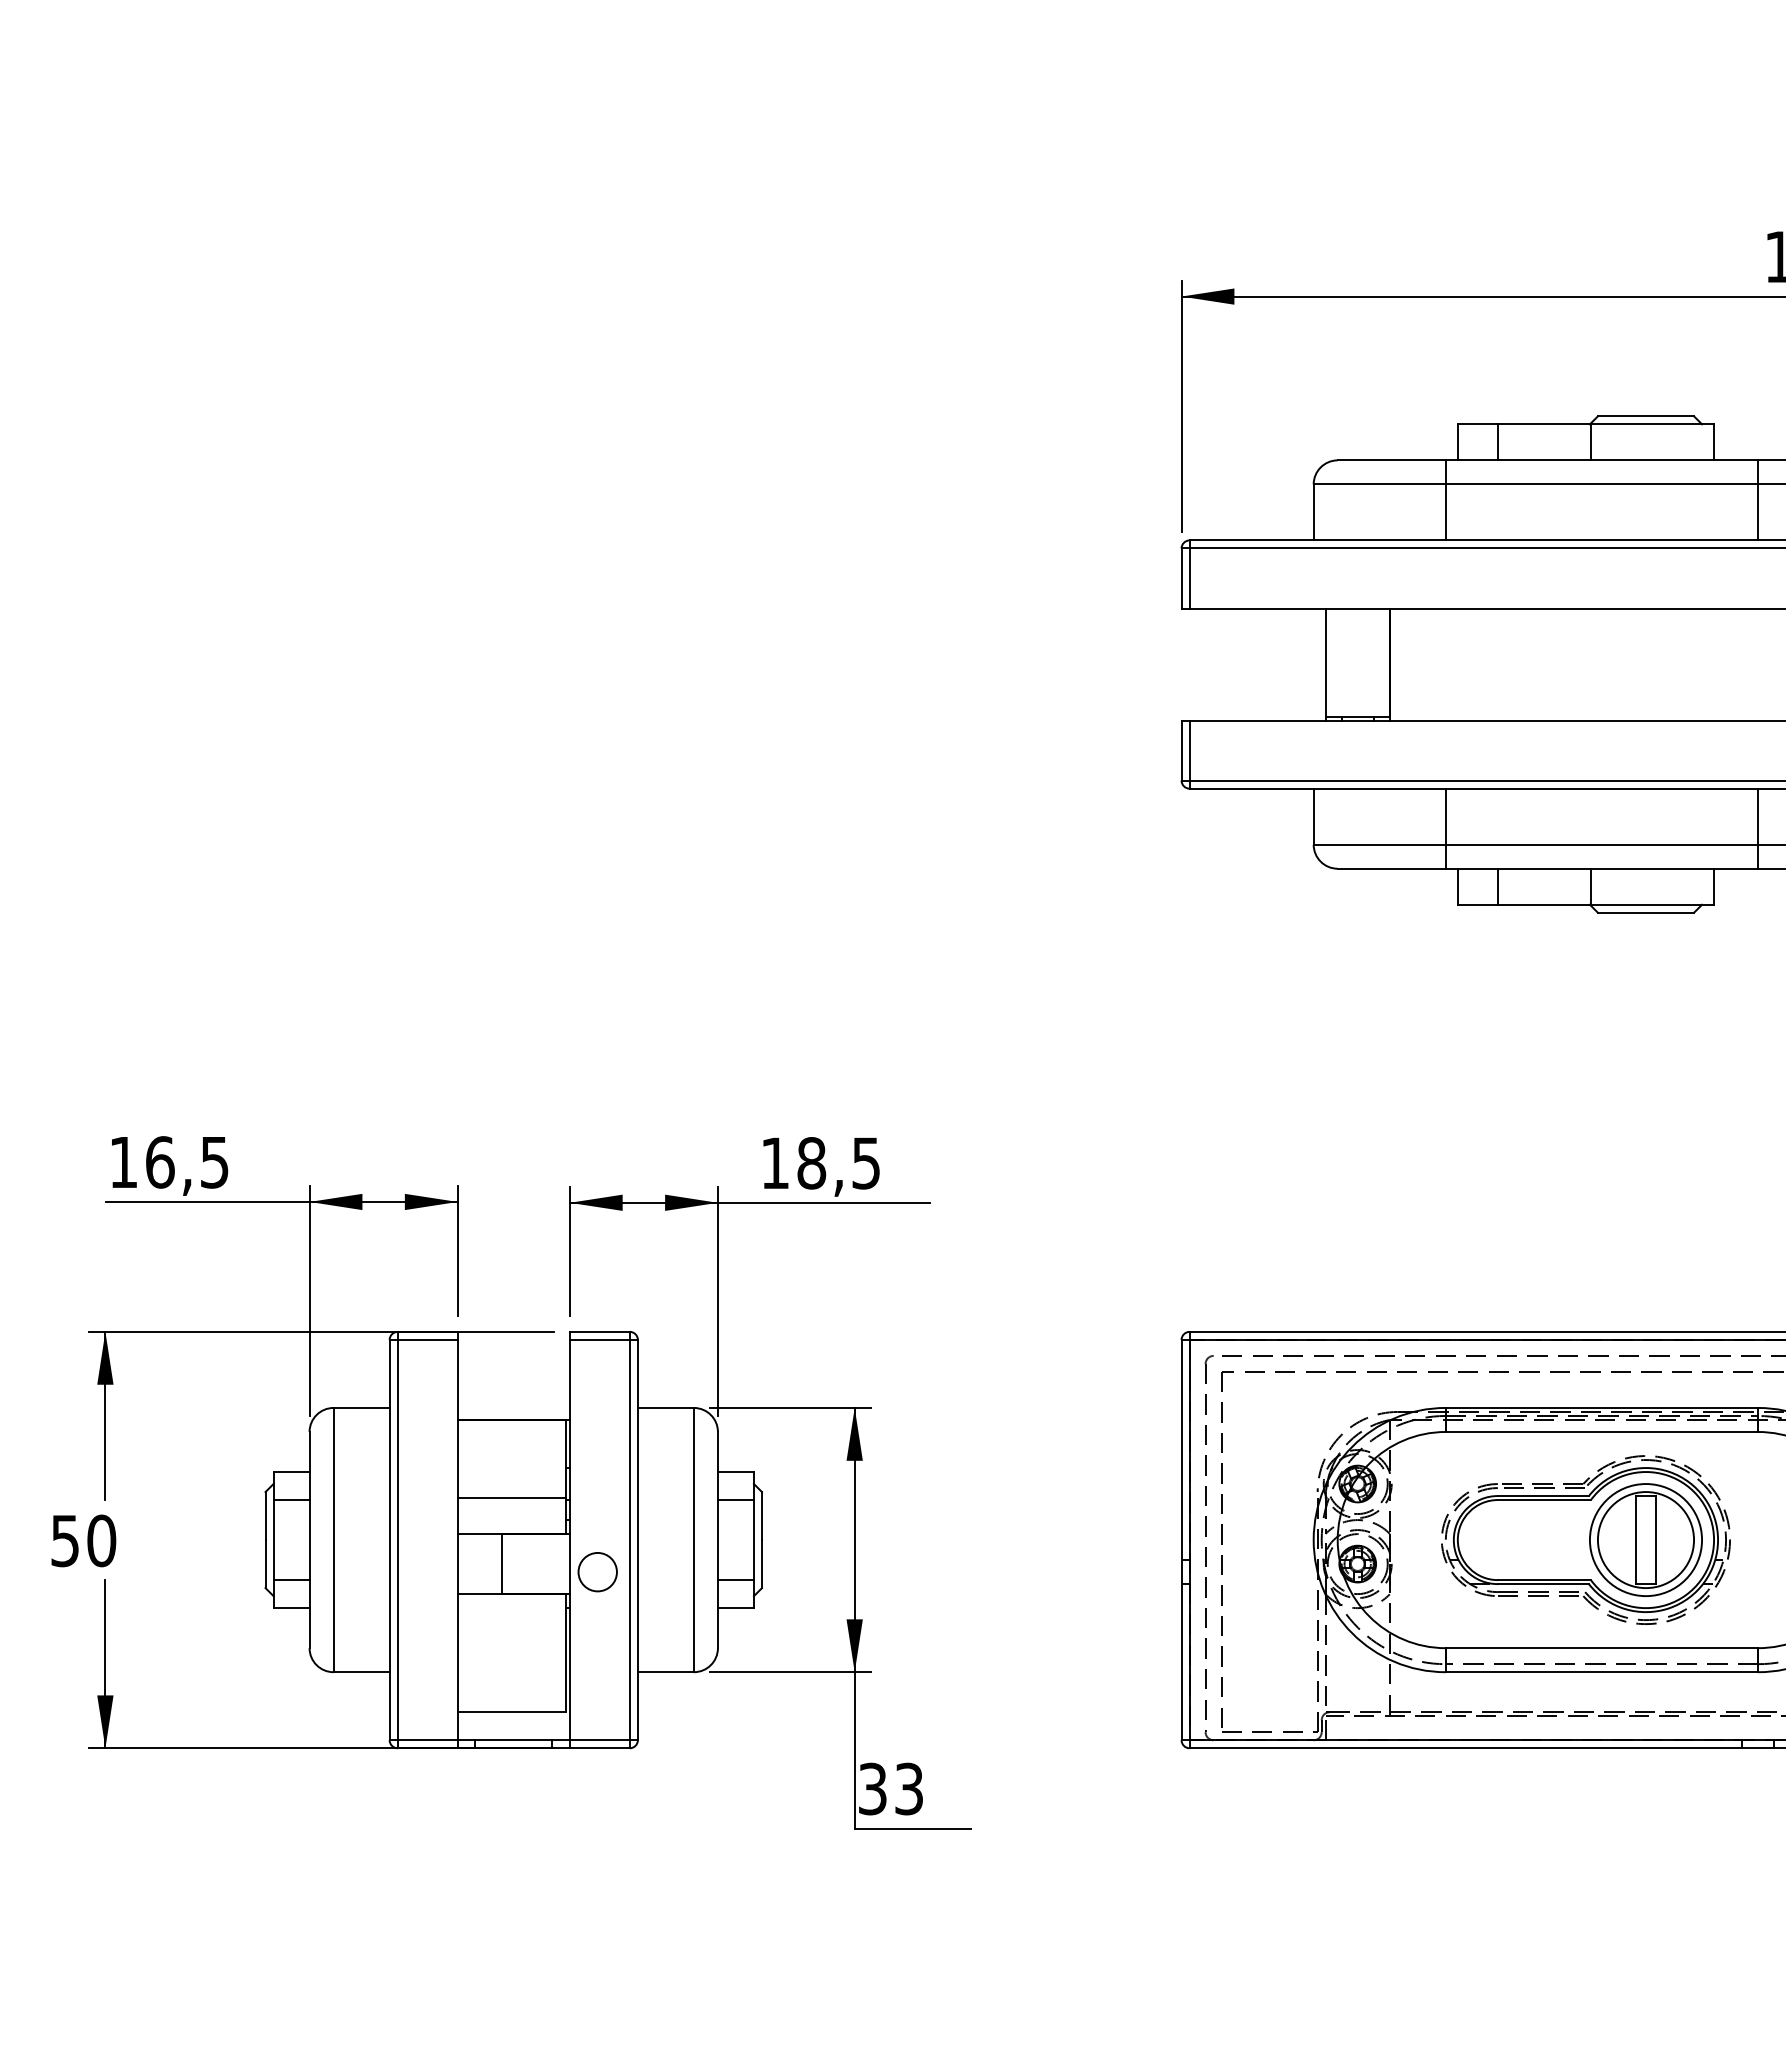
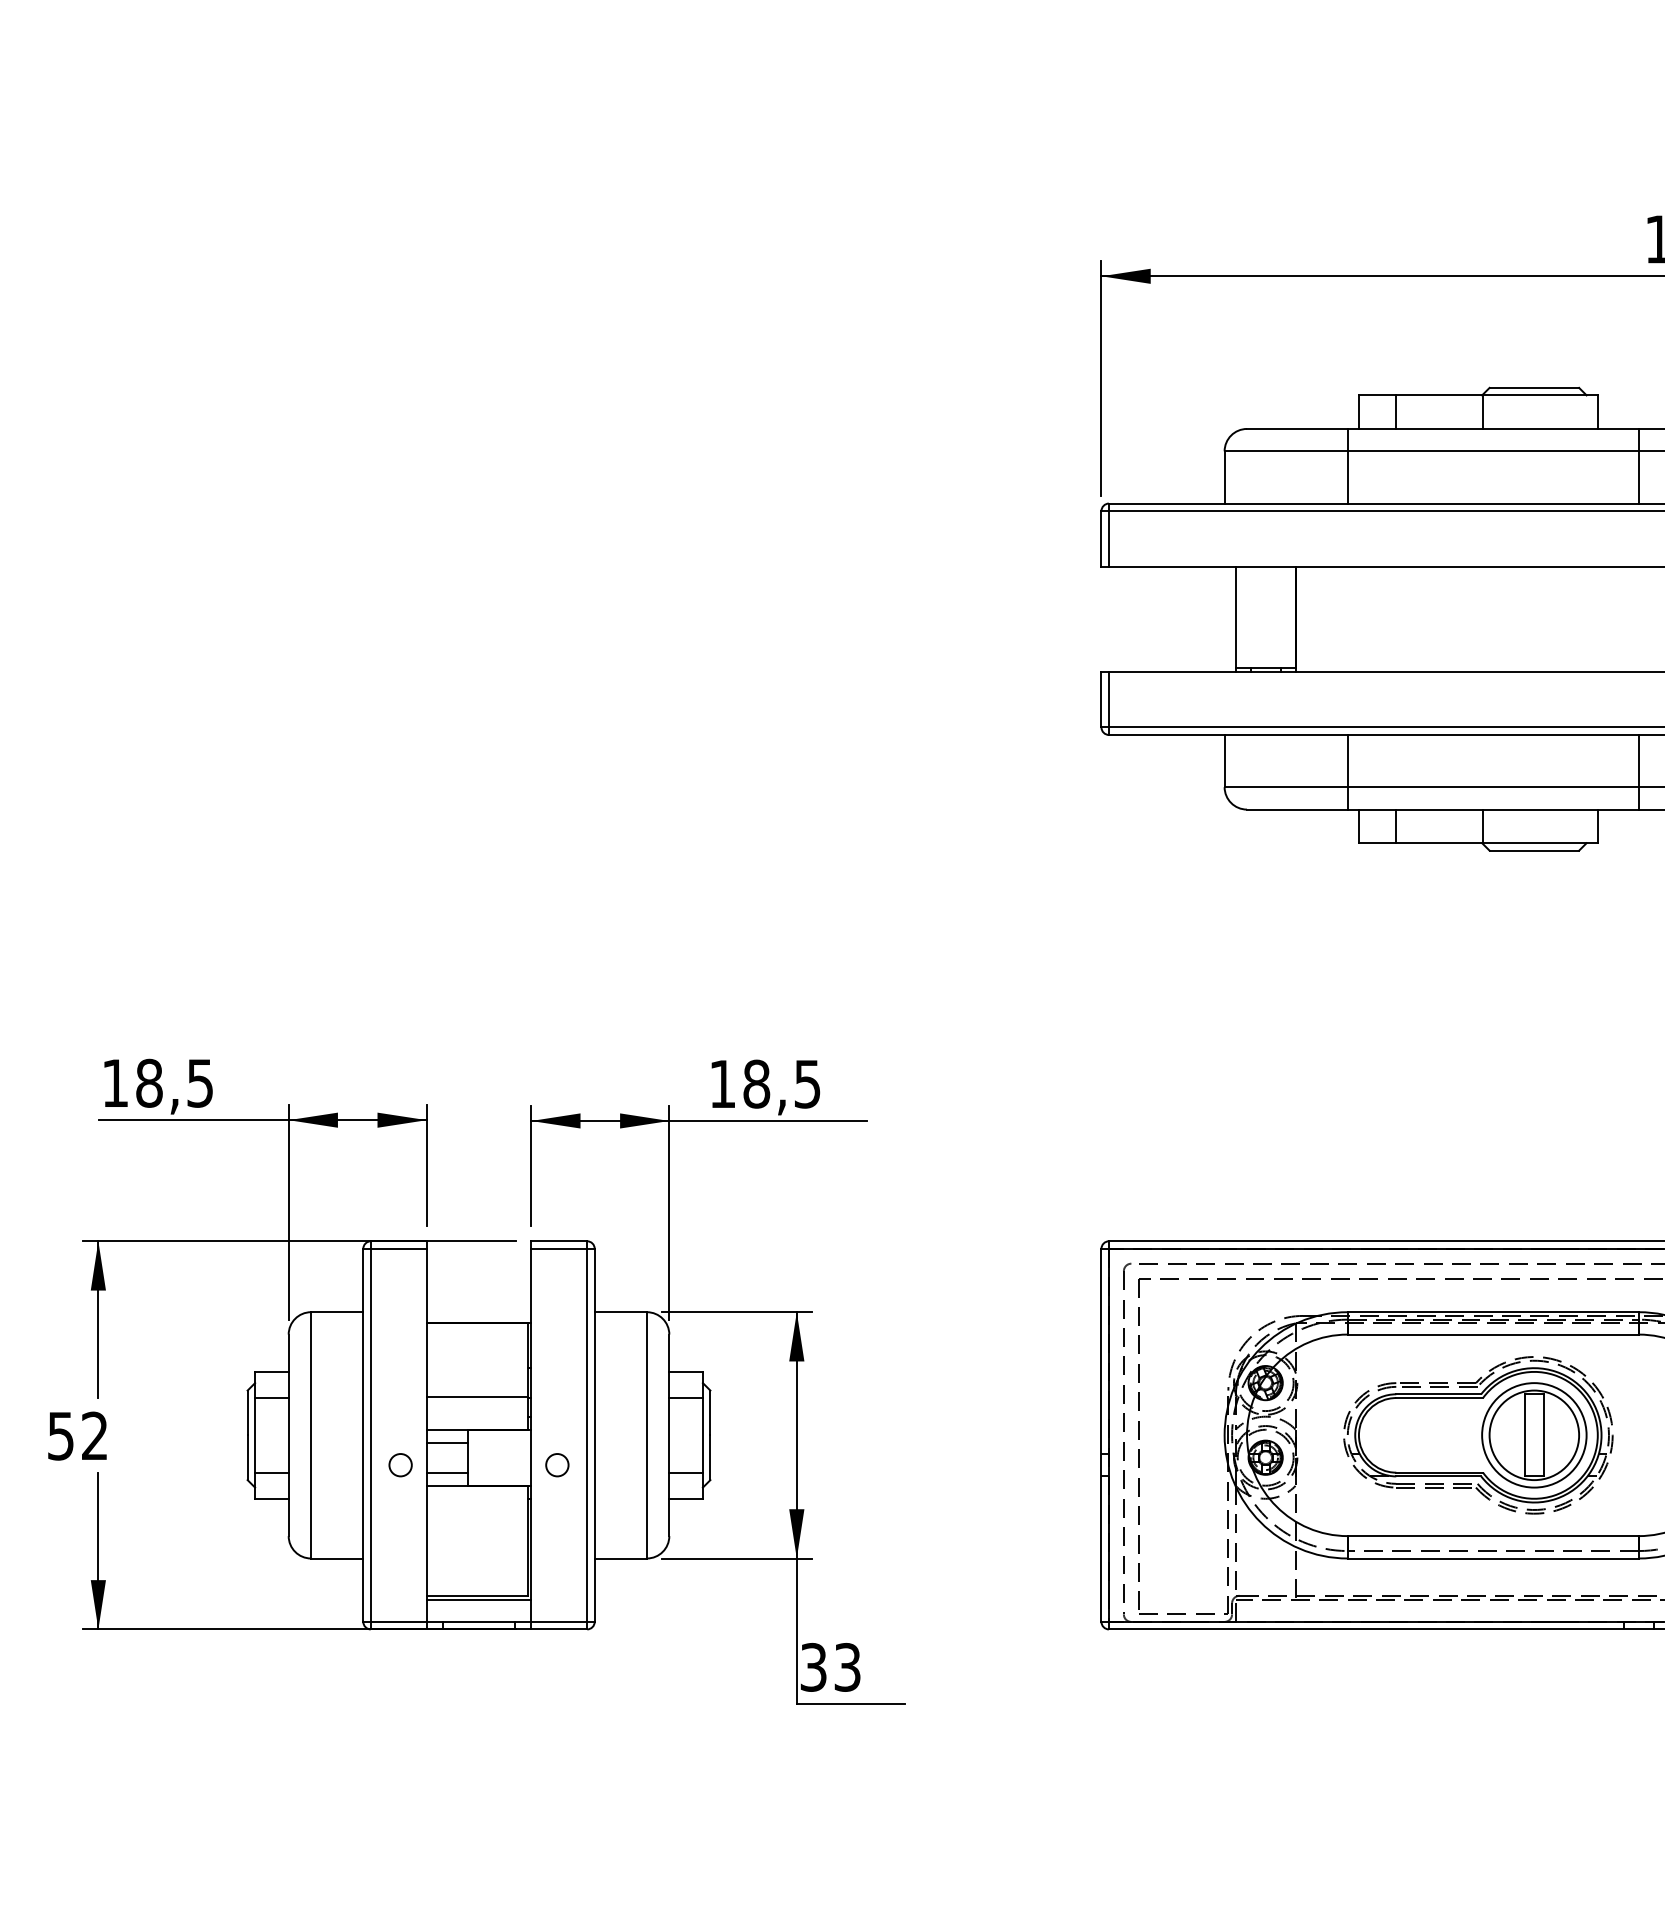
text: (160, 1162) -> (149, 1083), 16,5 -> 18,5
text: (101, 1540) -> (94, 1435), 50 -> 52
line: (479, 1548) -> (447, 1443), added
circle: (429, 1571) -> (400, 1464), added
circle: (597, 1571) -> (557, 1464), size x0.62
line: (479, 1580) -> (447, 1473), added
line: (513, 1716) -> (478, 1599), added

